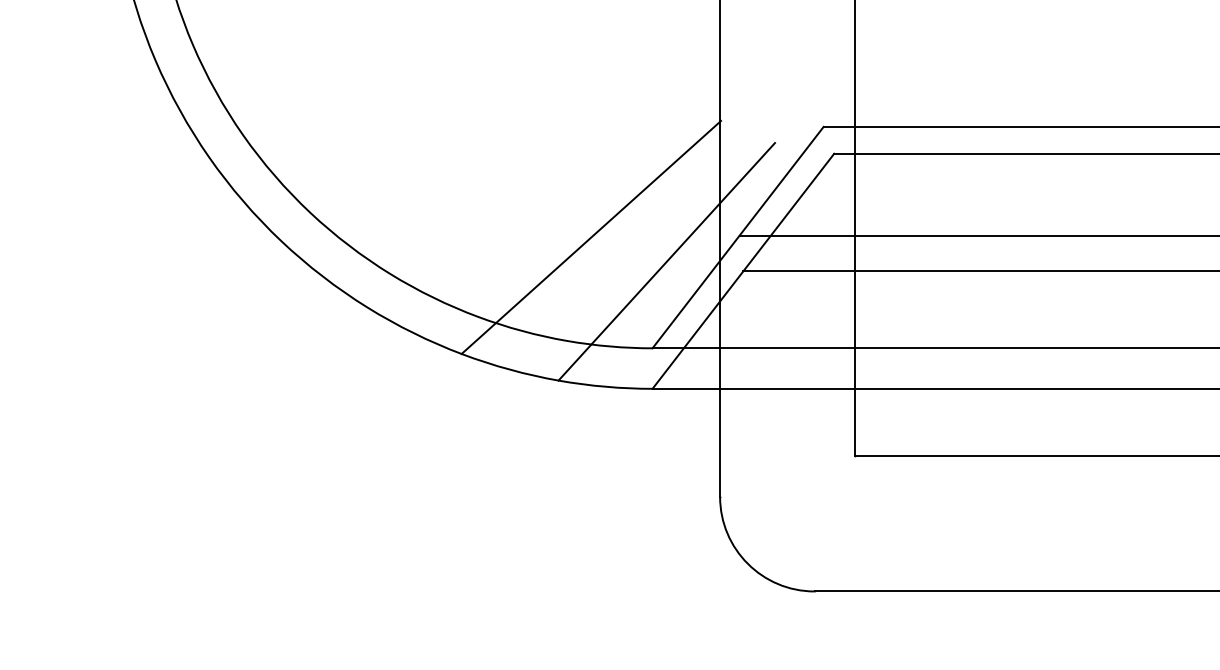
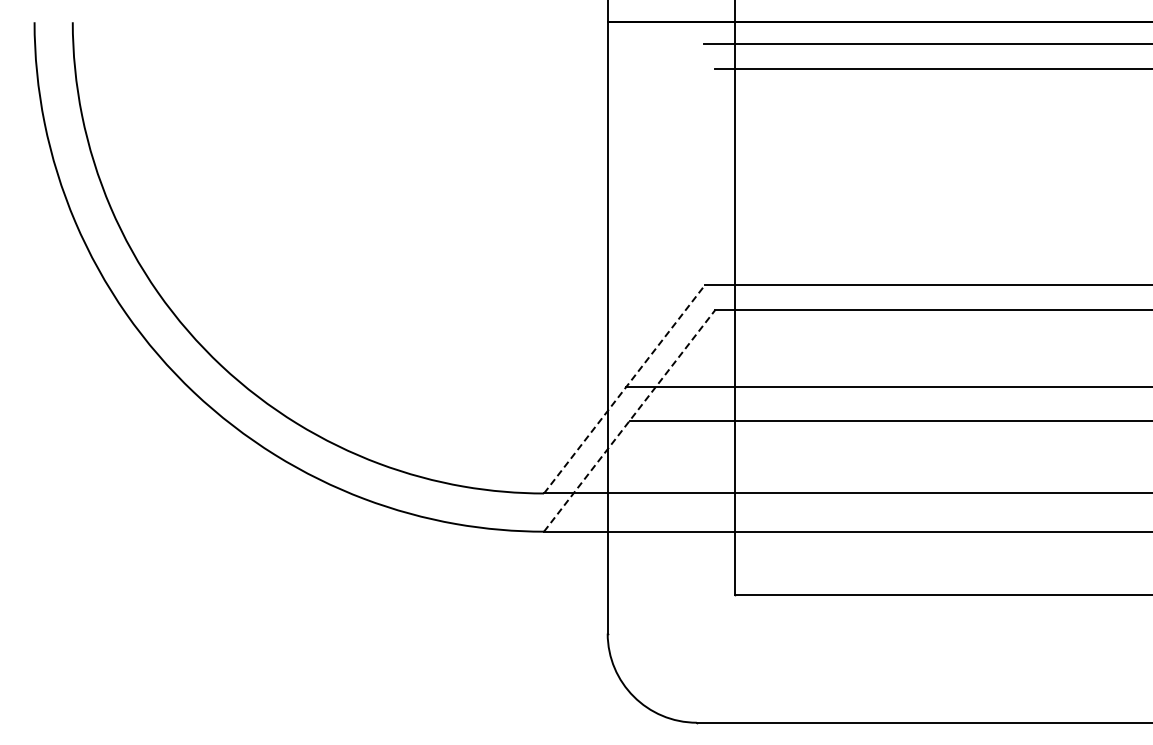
line: (591, 236) -> (486, 388), removed
line: (737, 238) -> (624, 389), solid -> dashed
line: (666, 261) -> (557, 411), removed
line: (743, 270) -> (629, 420), solid -> dashed

